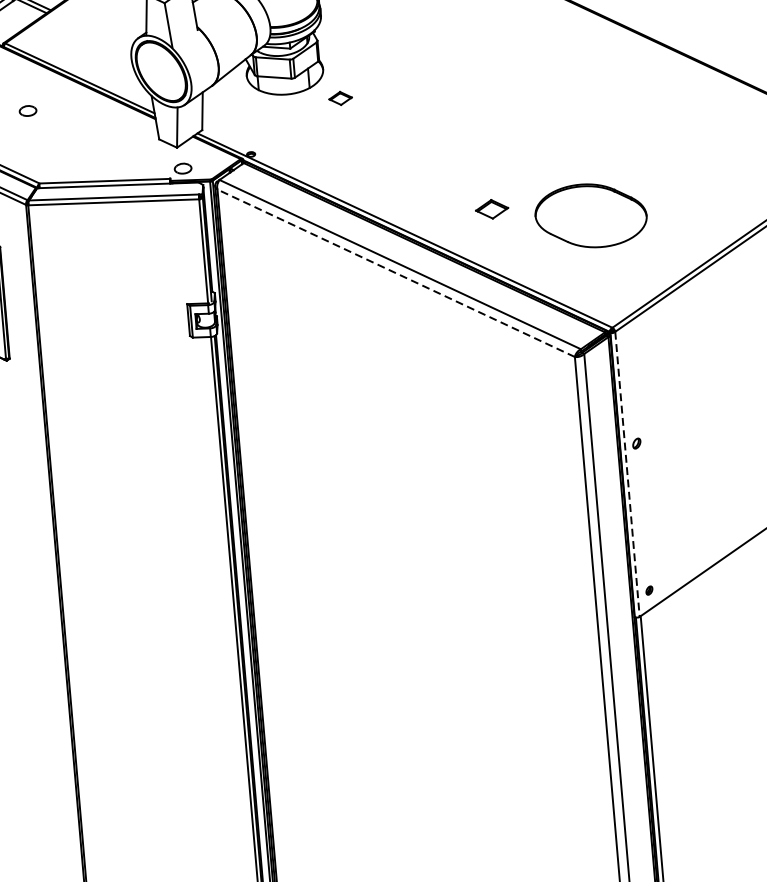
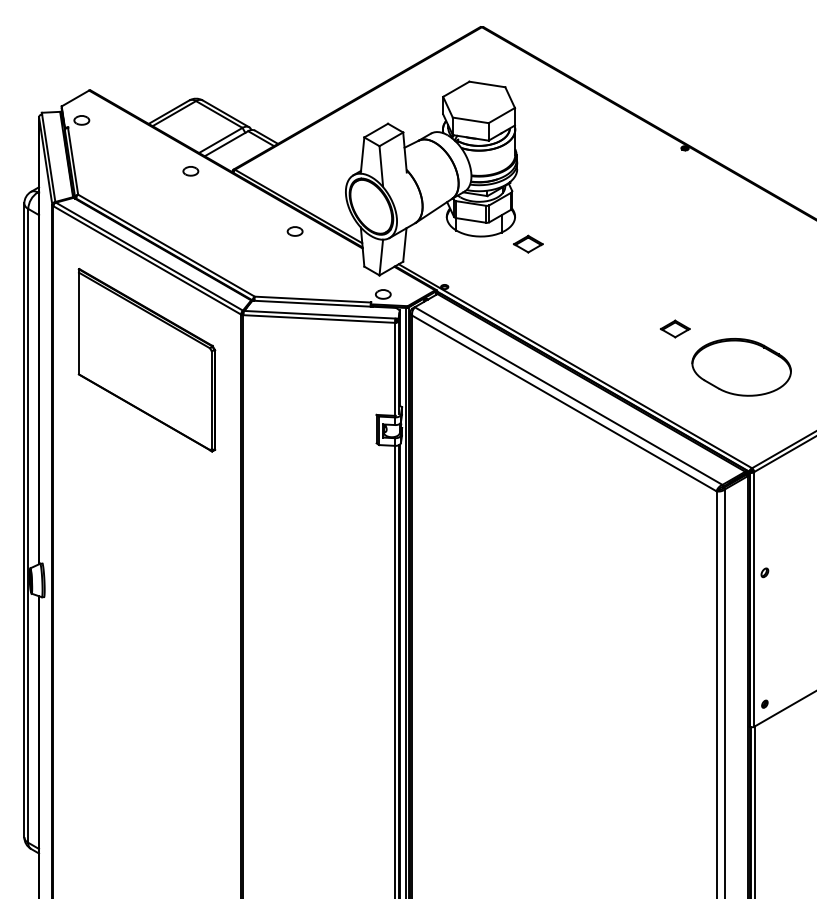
part: (340, 97) -> (528, 243), size x1.43
part: (27, 111) -> (294, 231), moved
part: (492, 208) -> (675, 328), moved
line: (396, 273) -> (564, 403), dashed -> solid
line: (627, 474) -> (754, 599), dashed -> solid

